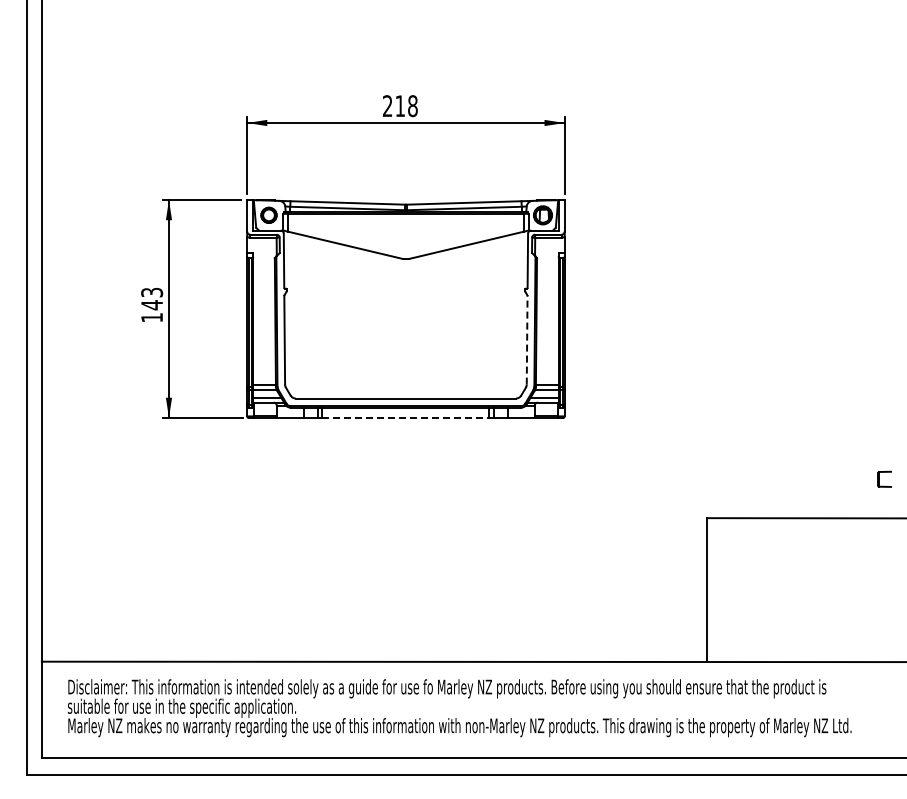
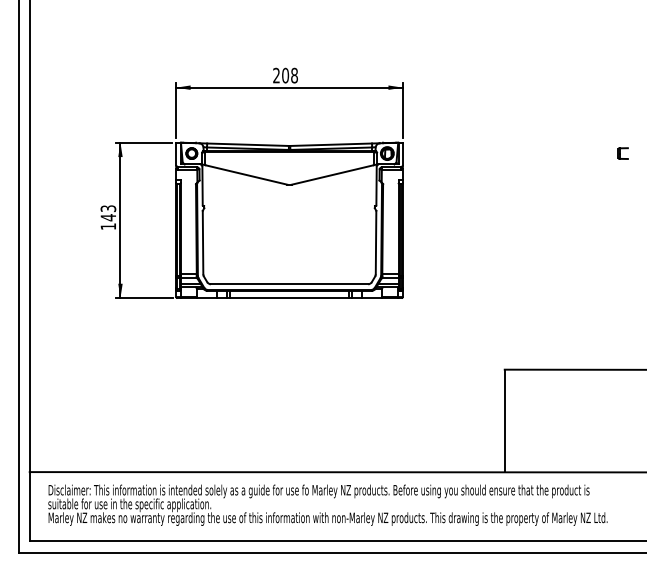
text: (400, 106) -> (285, 75), 218 -> 208
line: (527, 339) -> (376, 242), dashed -> solid
line: (406, 417) -> (289, 297), dashed -> solid
part: (884, 478) -> (623, 152), moved

